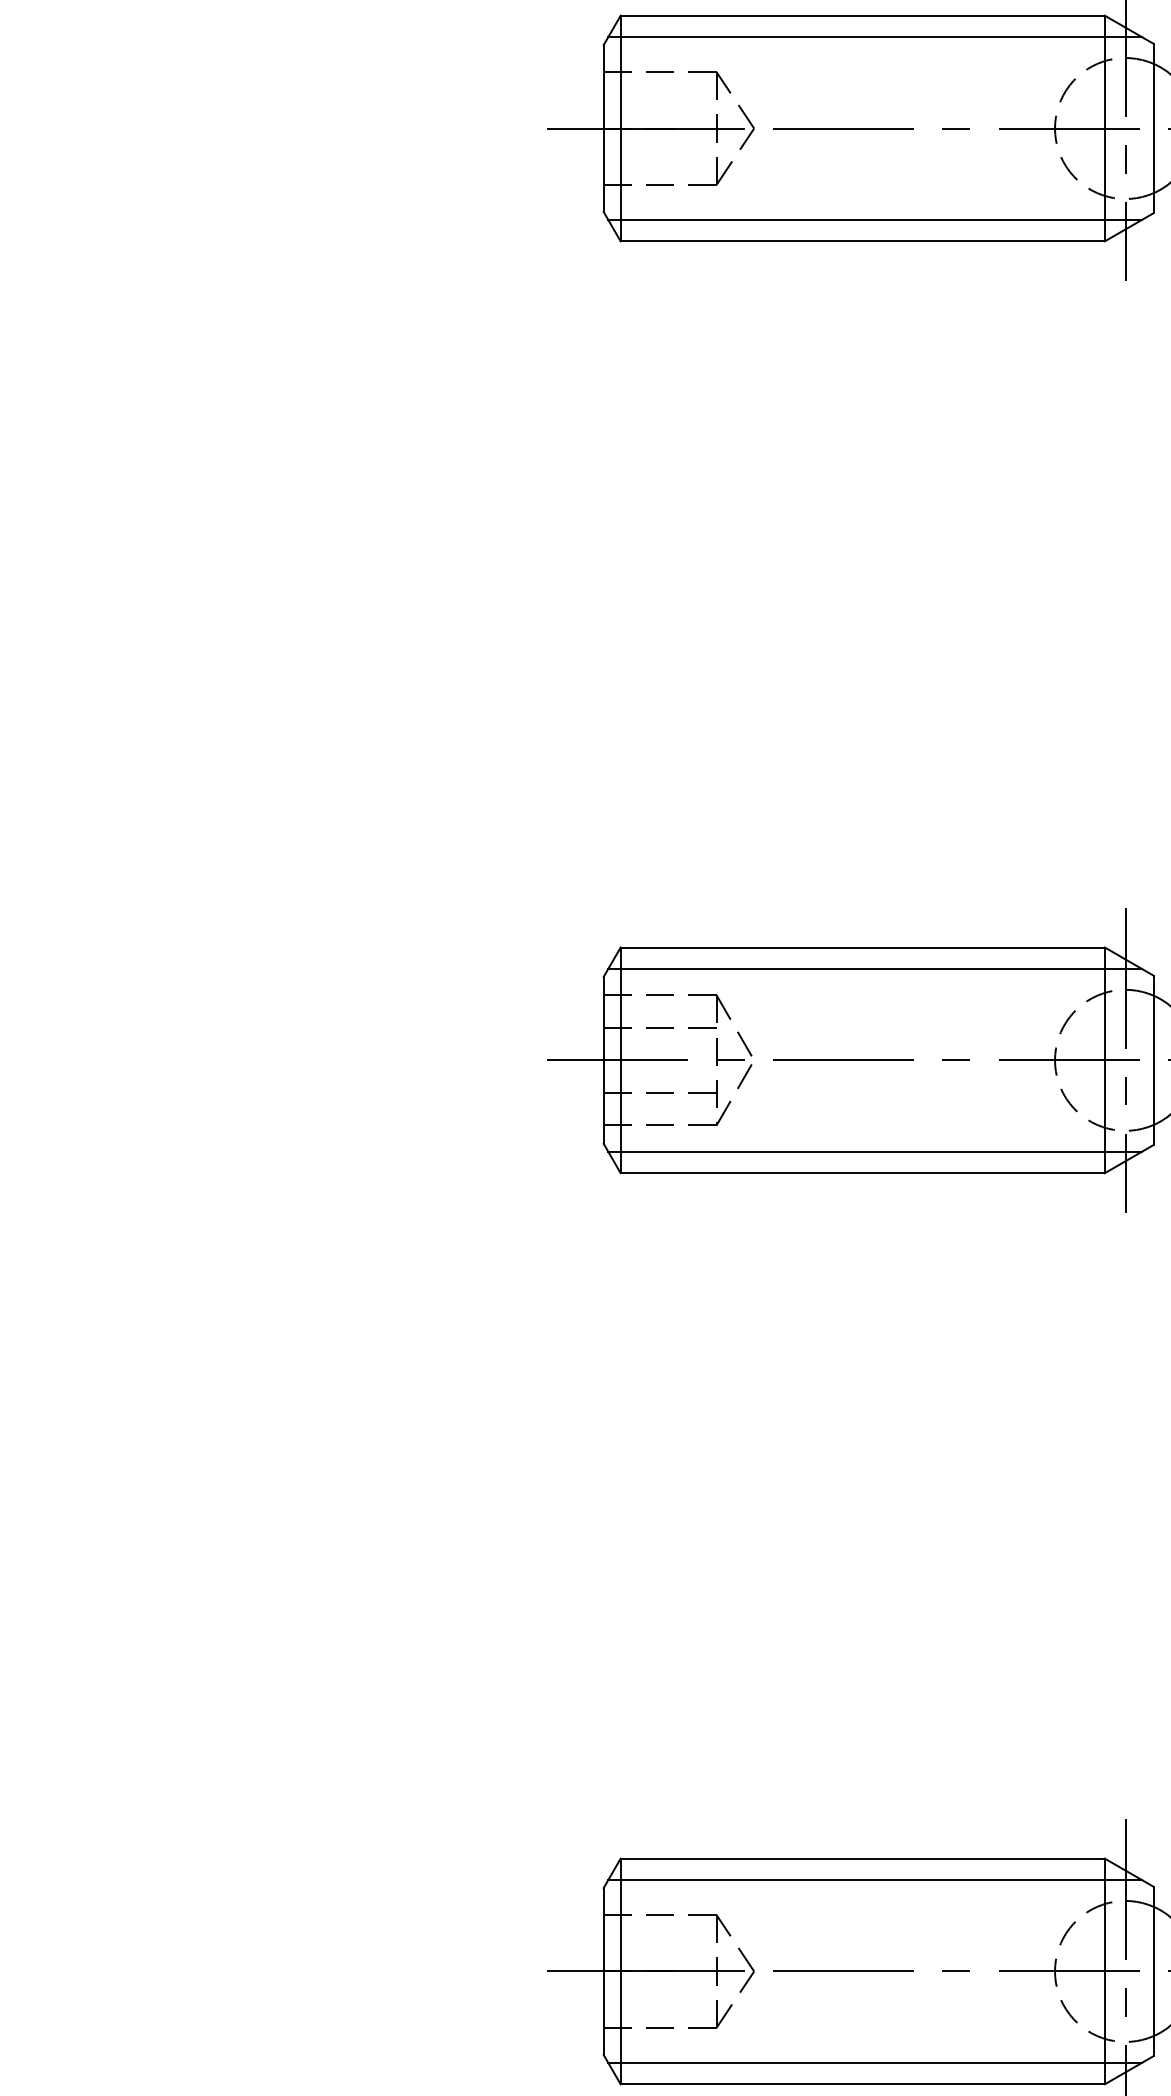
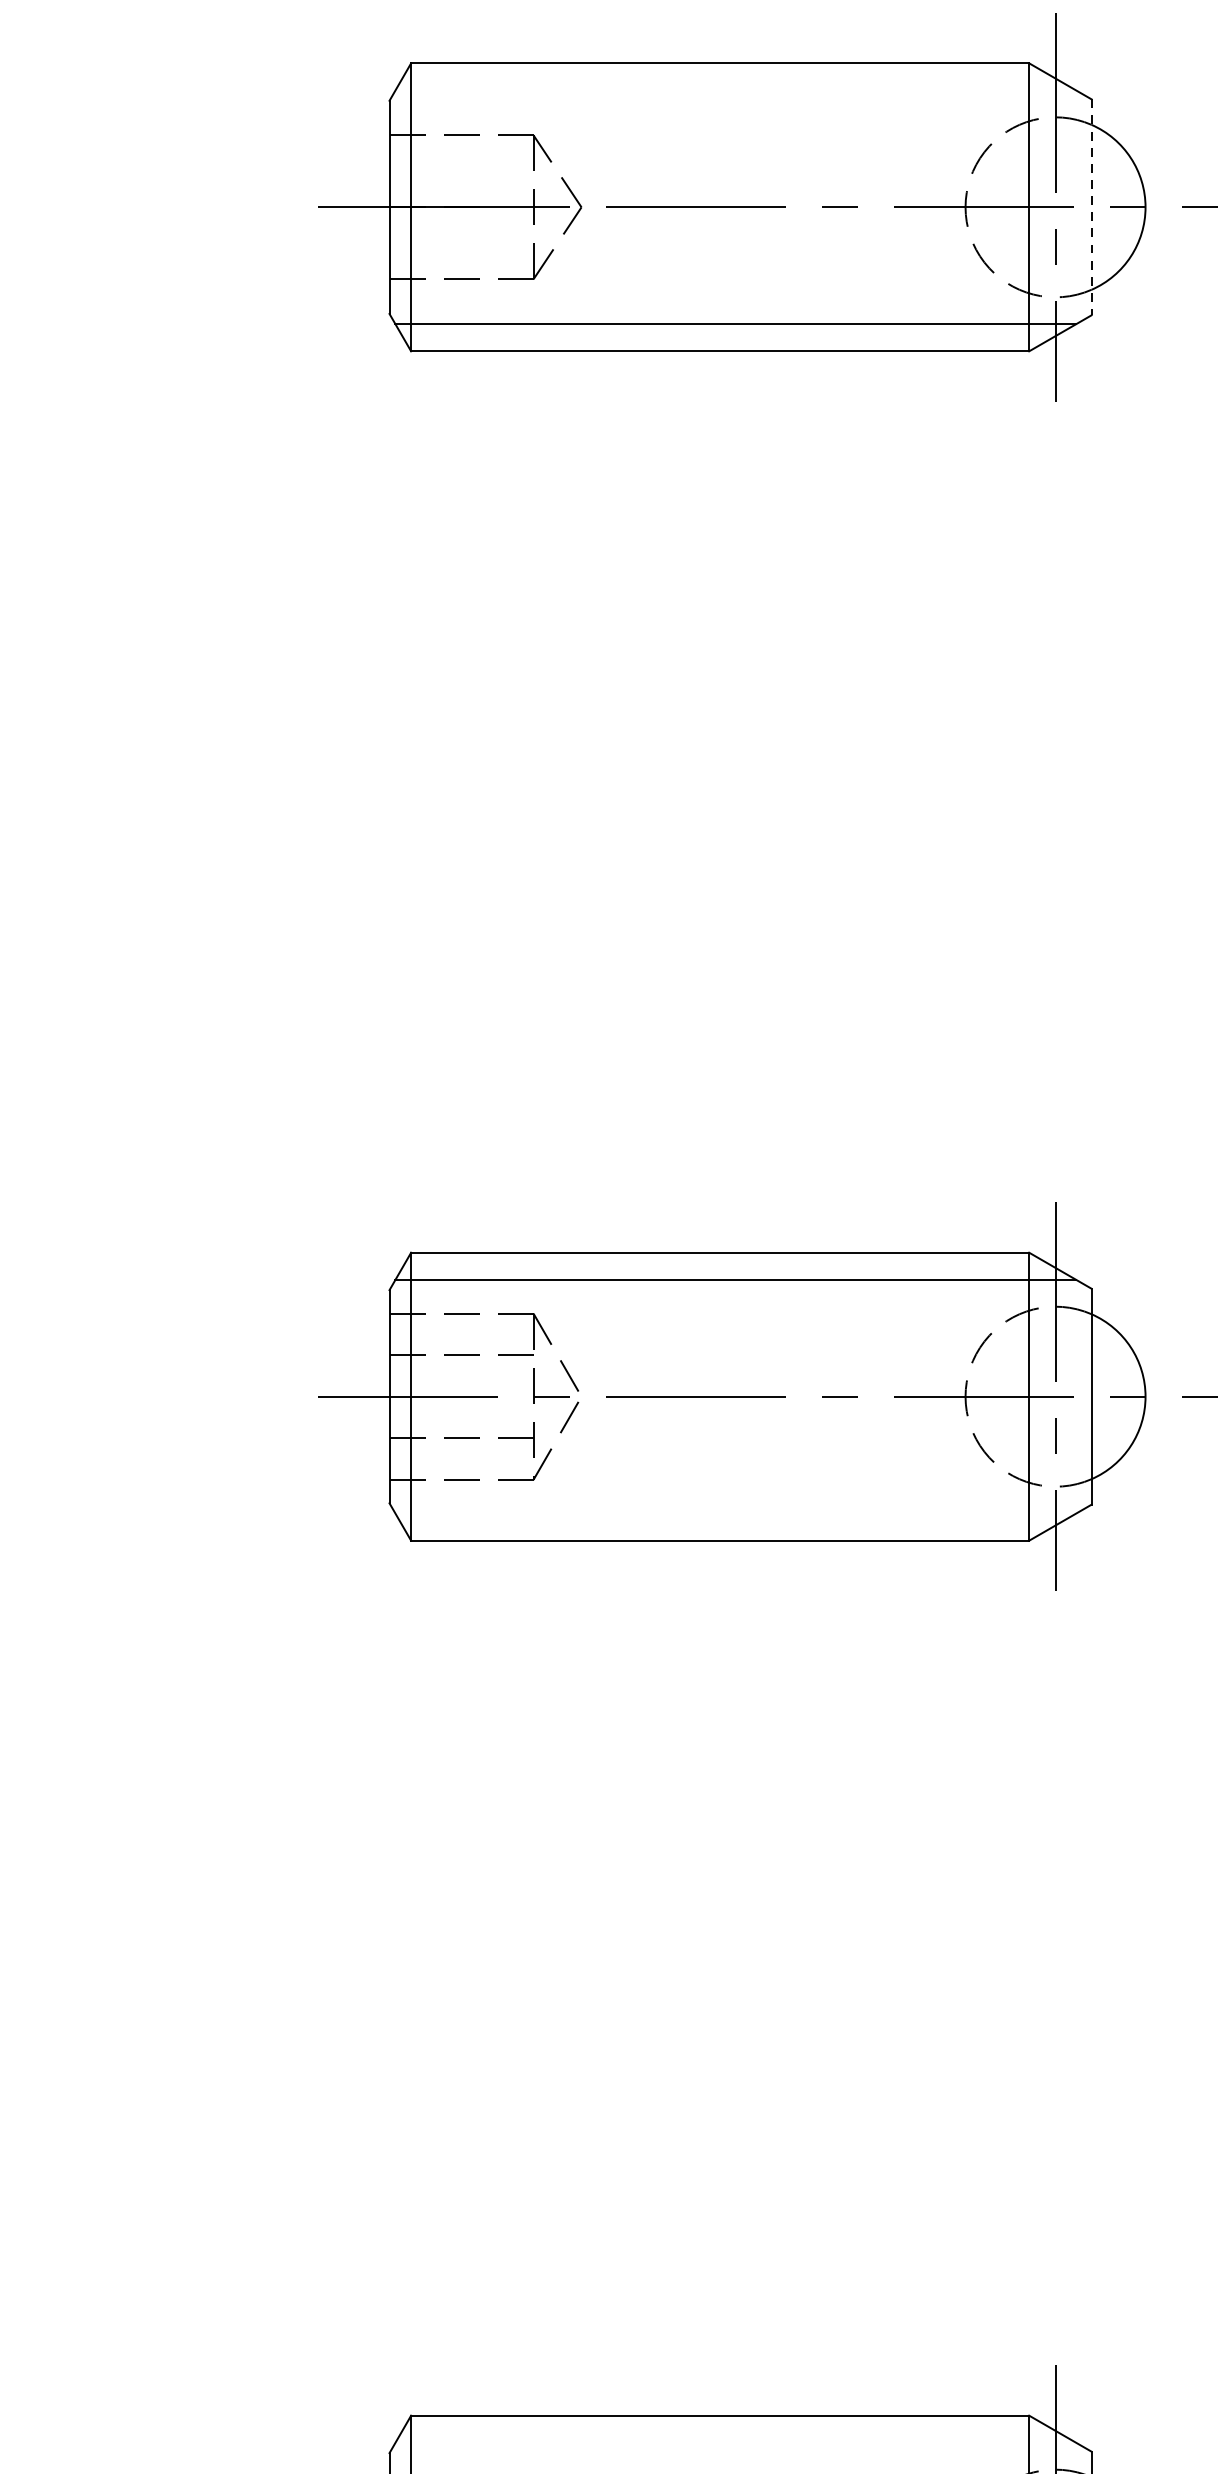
line: (874, 37) -> (735, 91), removed
line: (1153, 128) -> (1091, 207), solid -> dashed
line: (874, 1151) -> (735, 1513), removed
line: (874, 1880) -> (735, 2443), removed

